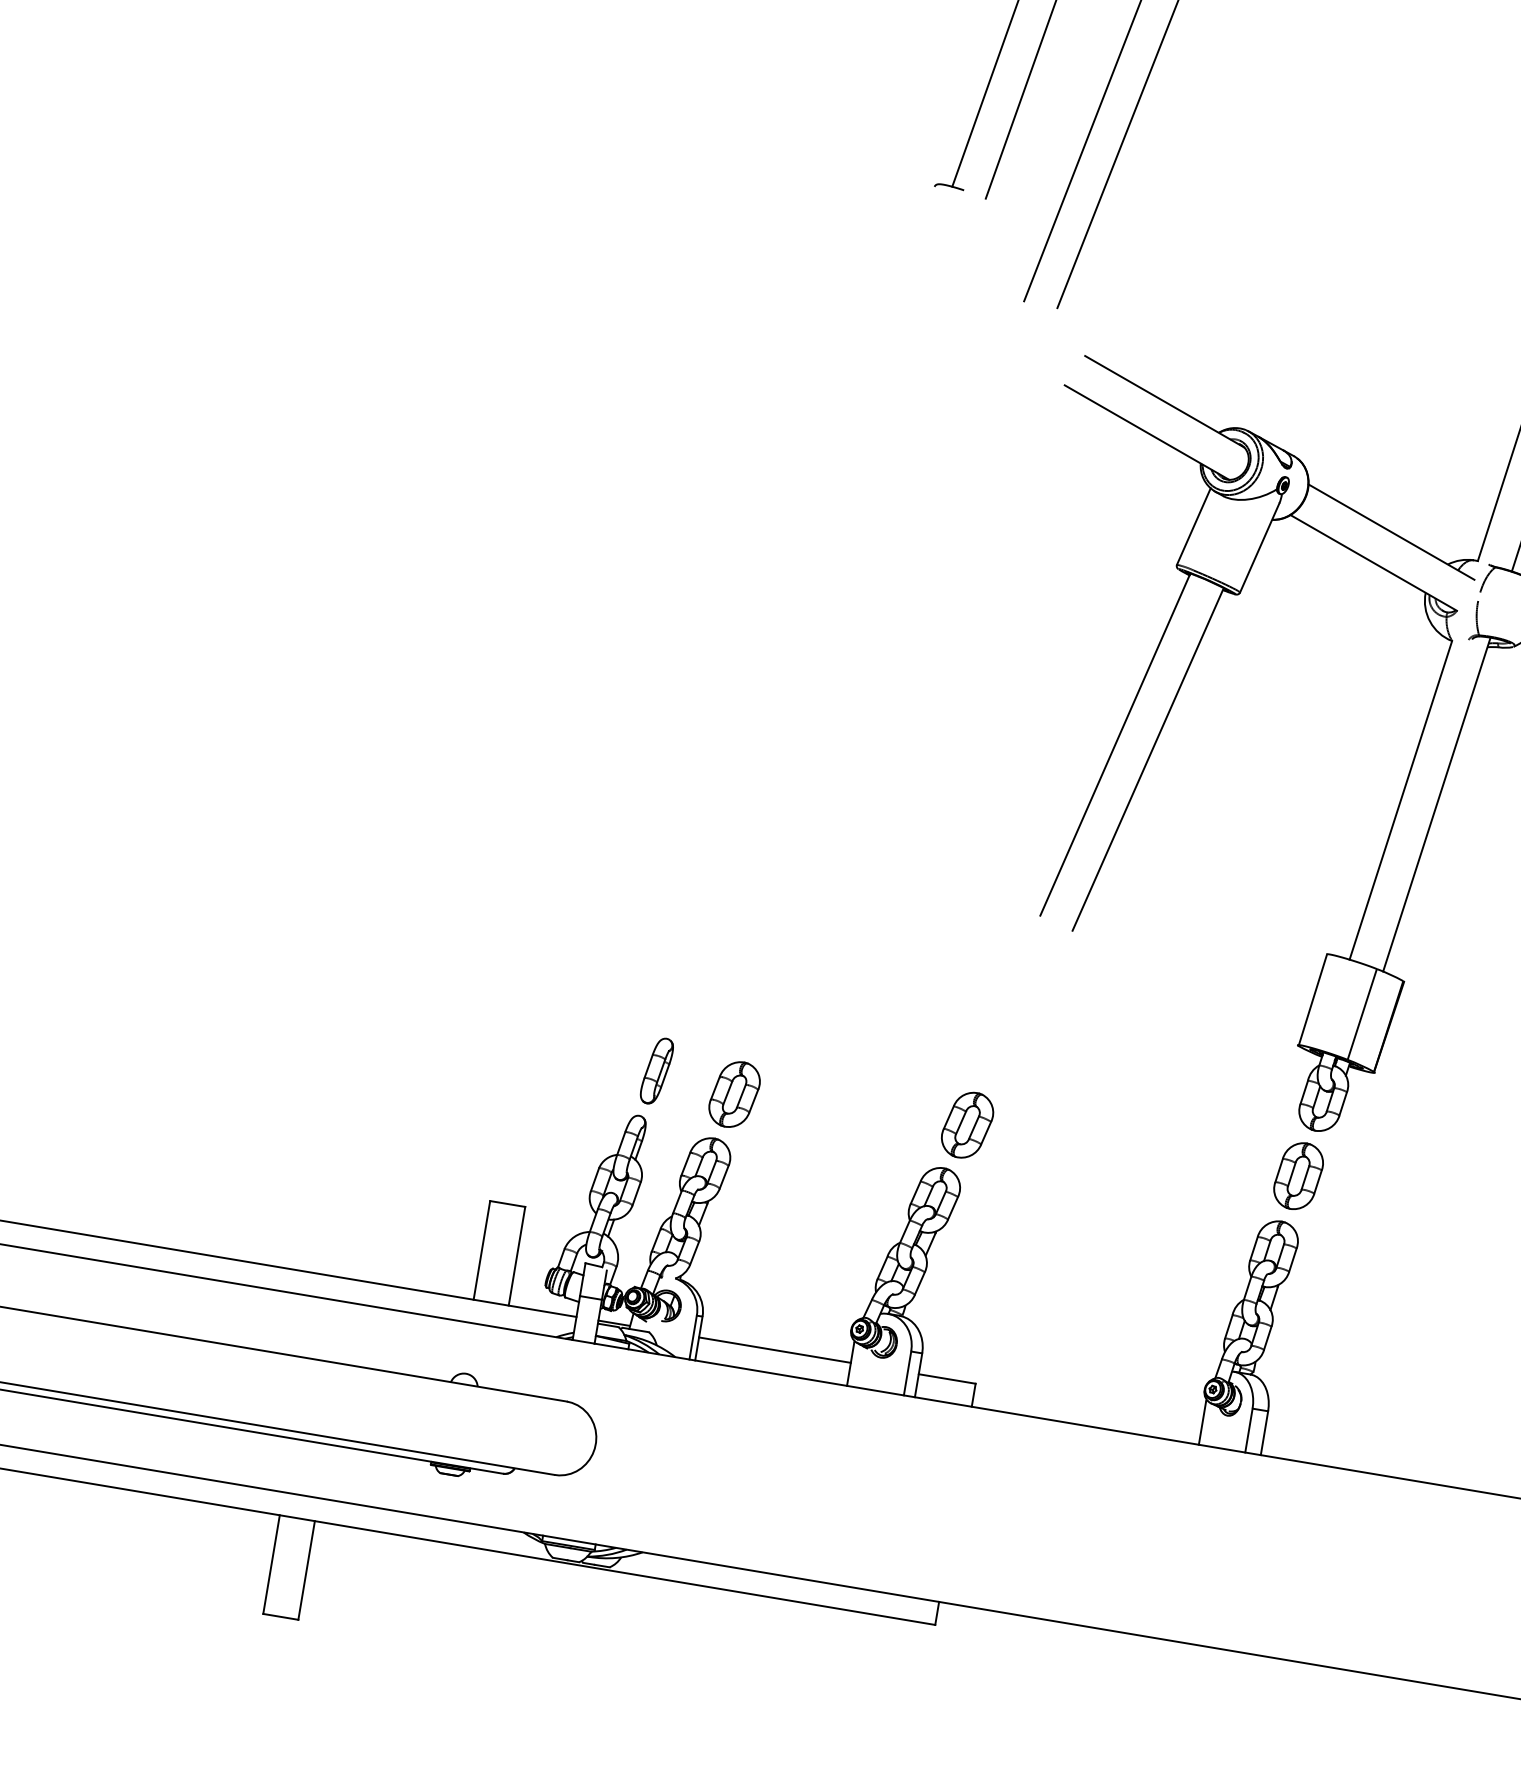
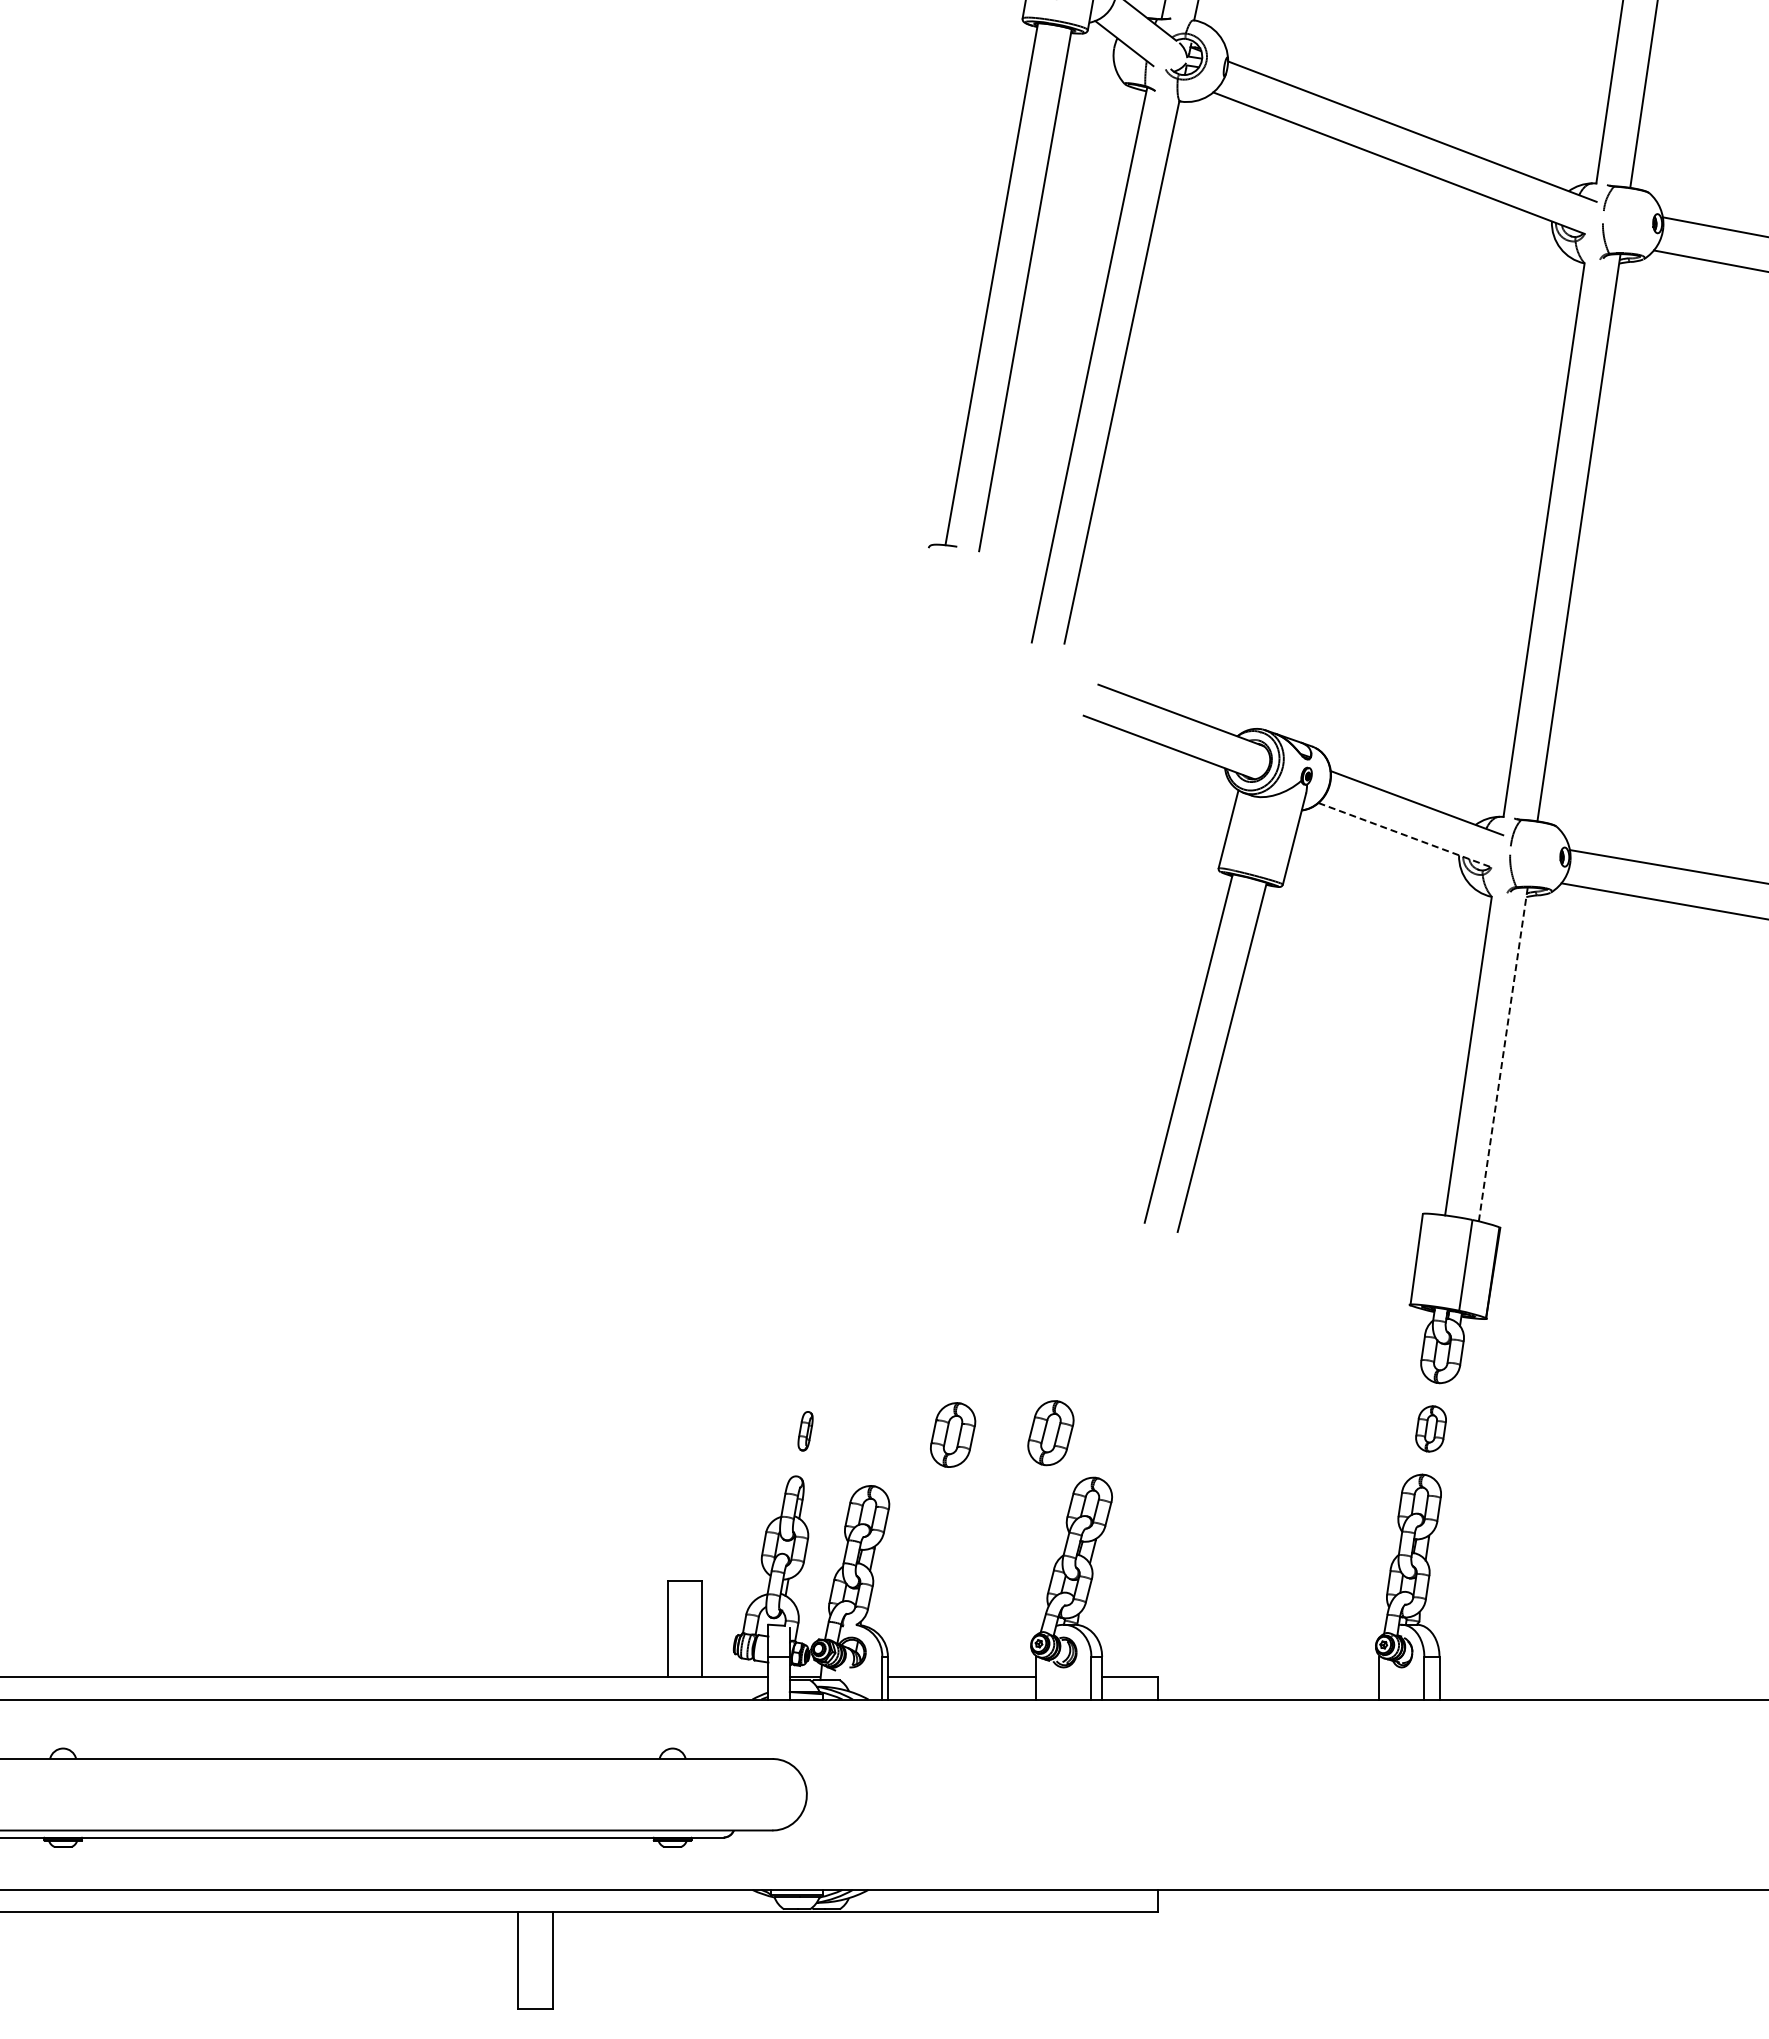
line: (1374, 563) -> (1405, 835), solid -> dashed
line: (1437, 804) -> (1503, 1054), solid -> dashed
part: (656, 1071) -> (805, 1431), size x0.6
part: (735, 1094) -> (953, 1434), moved
part: (967, 1125) -> (1050, 1433), moved
part: (1298, 1175) -> (1430, 1428), size x0.7

